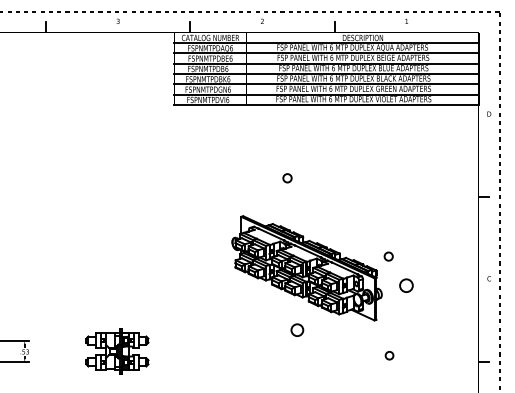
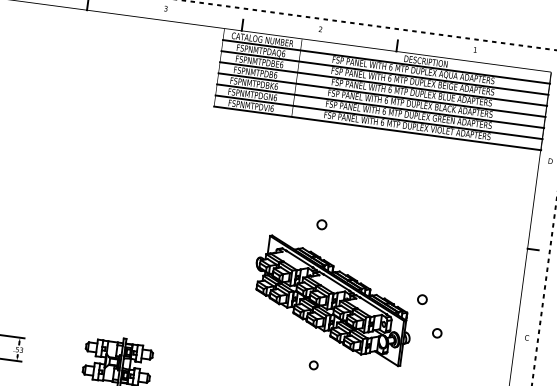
circle: (287, 178) -> (321, 225), moved
circle: (406, 285) -> (437, 333), size x0.62
circle: (296, 329) -> (313, 364), size x0.62

